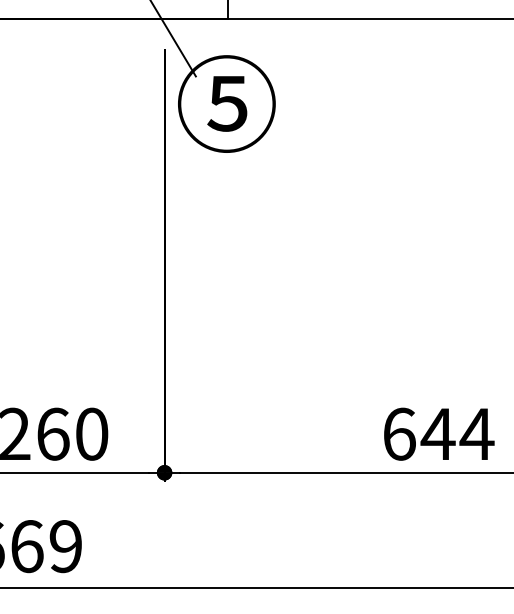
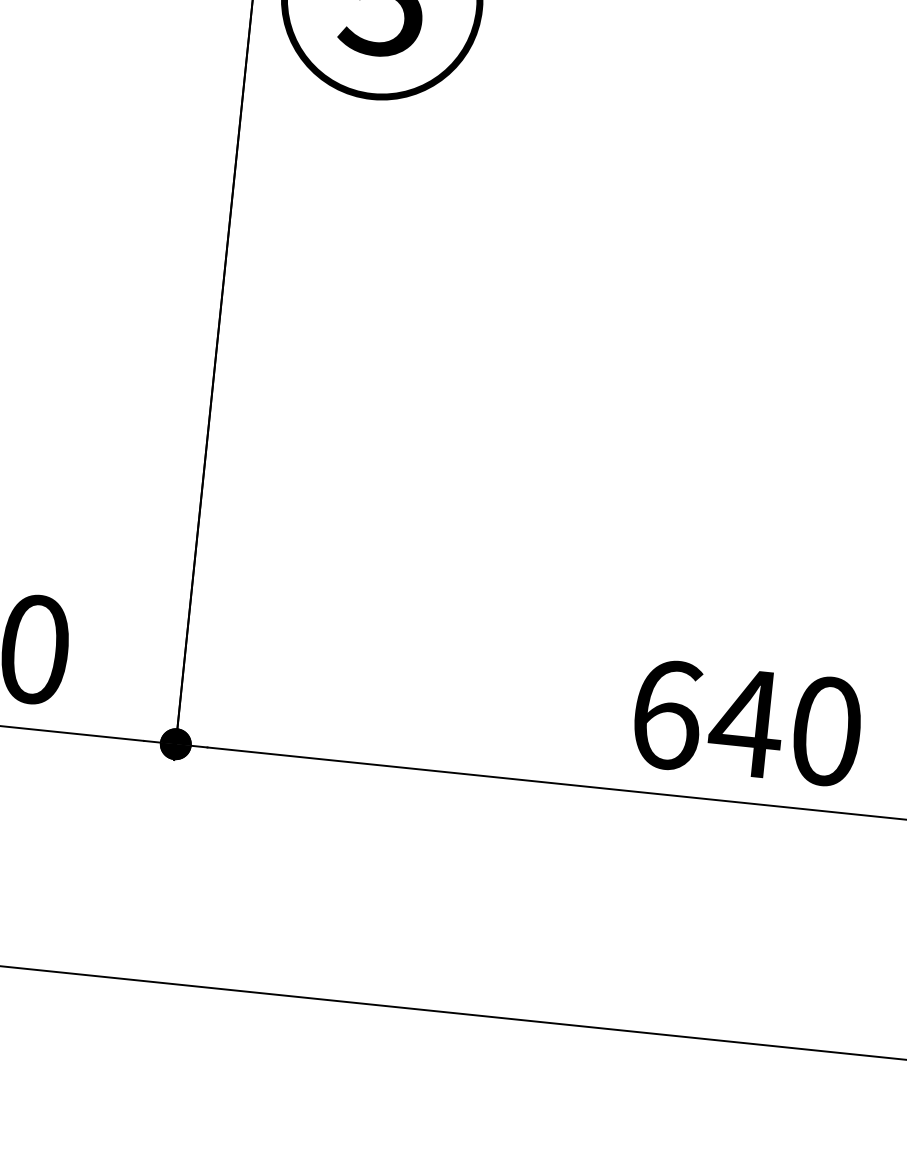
text: (476, 433) -> (825, 729), 644 -> 640

